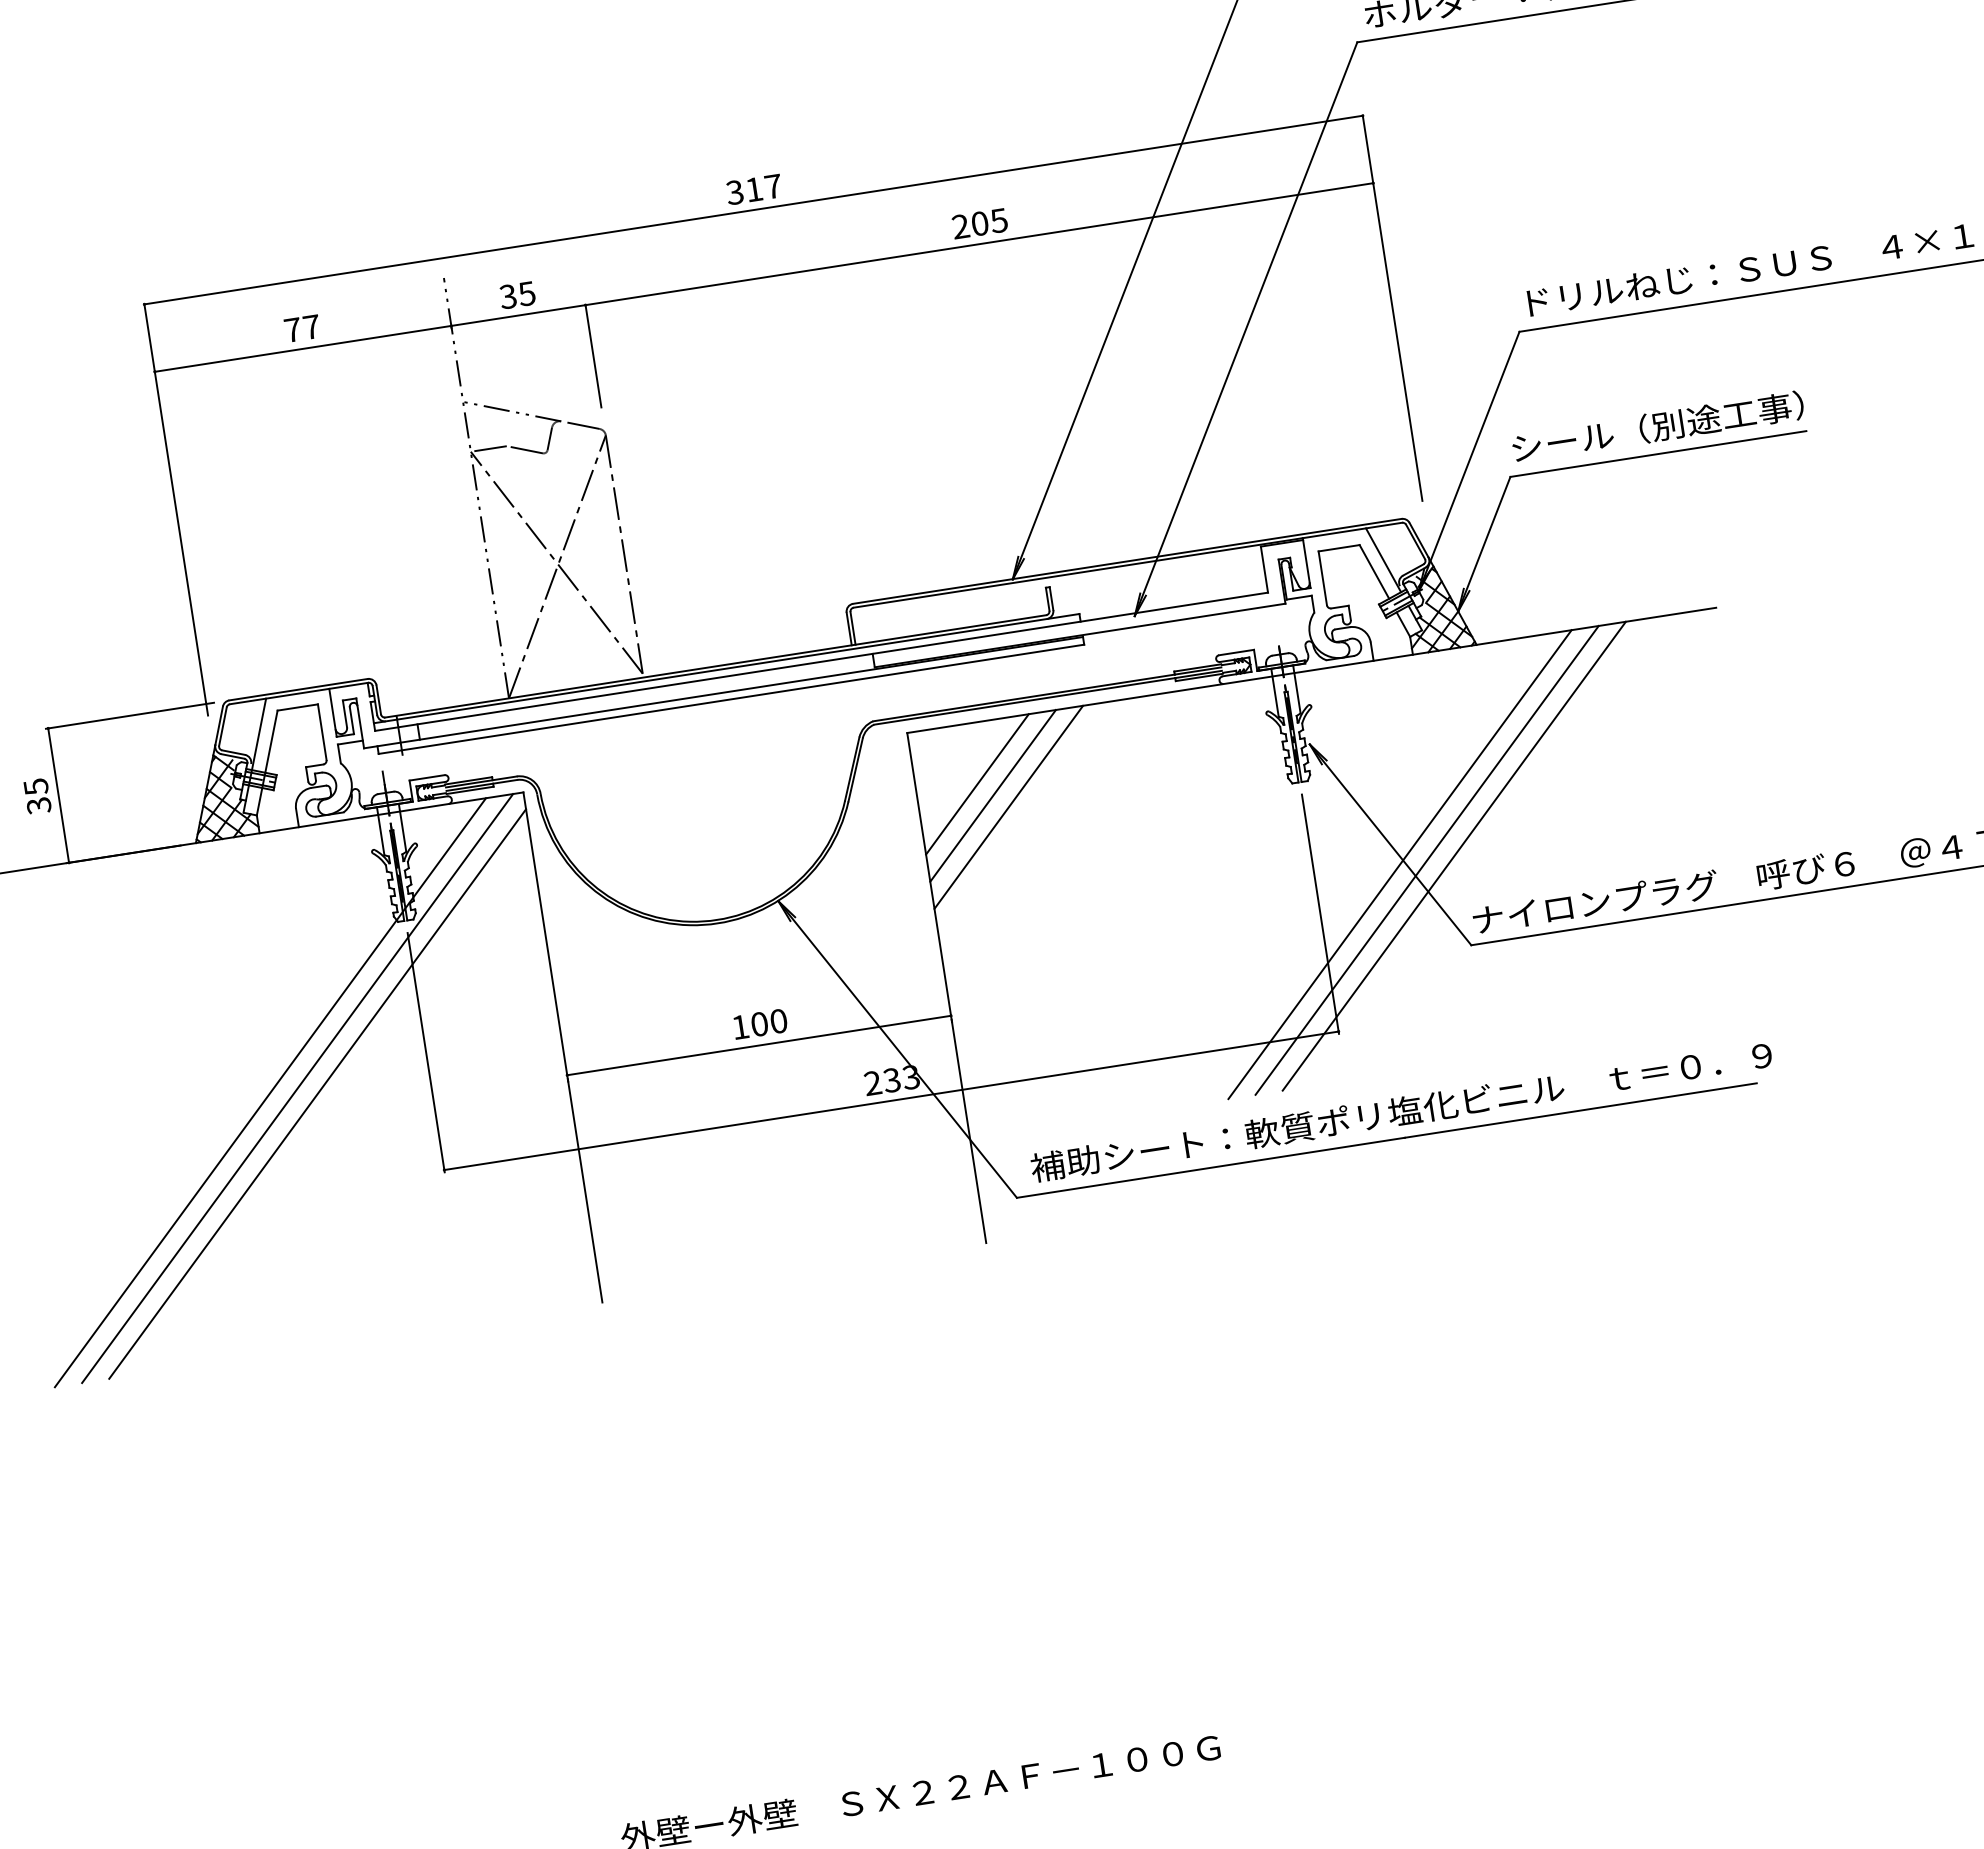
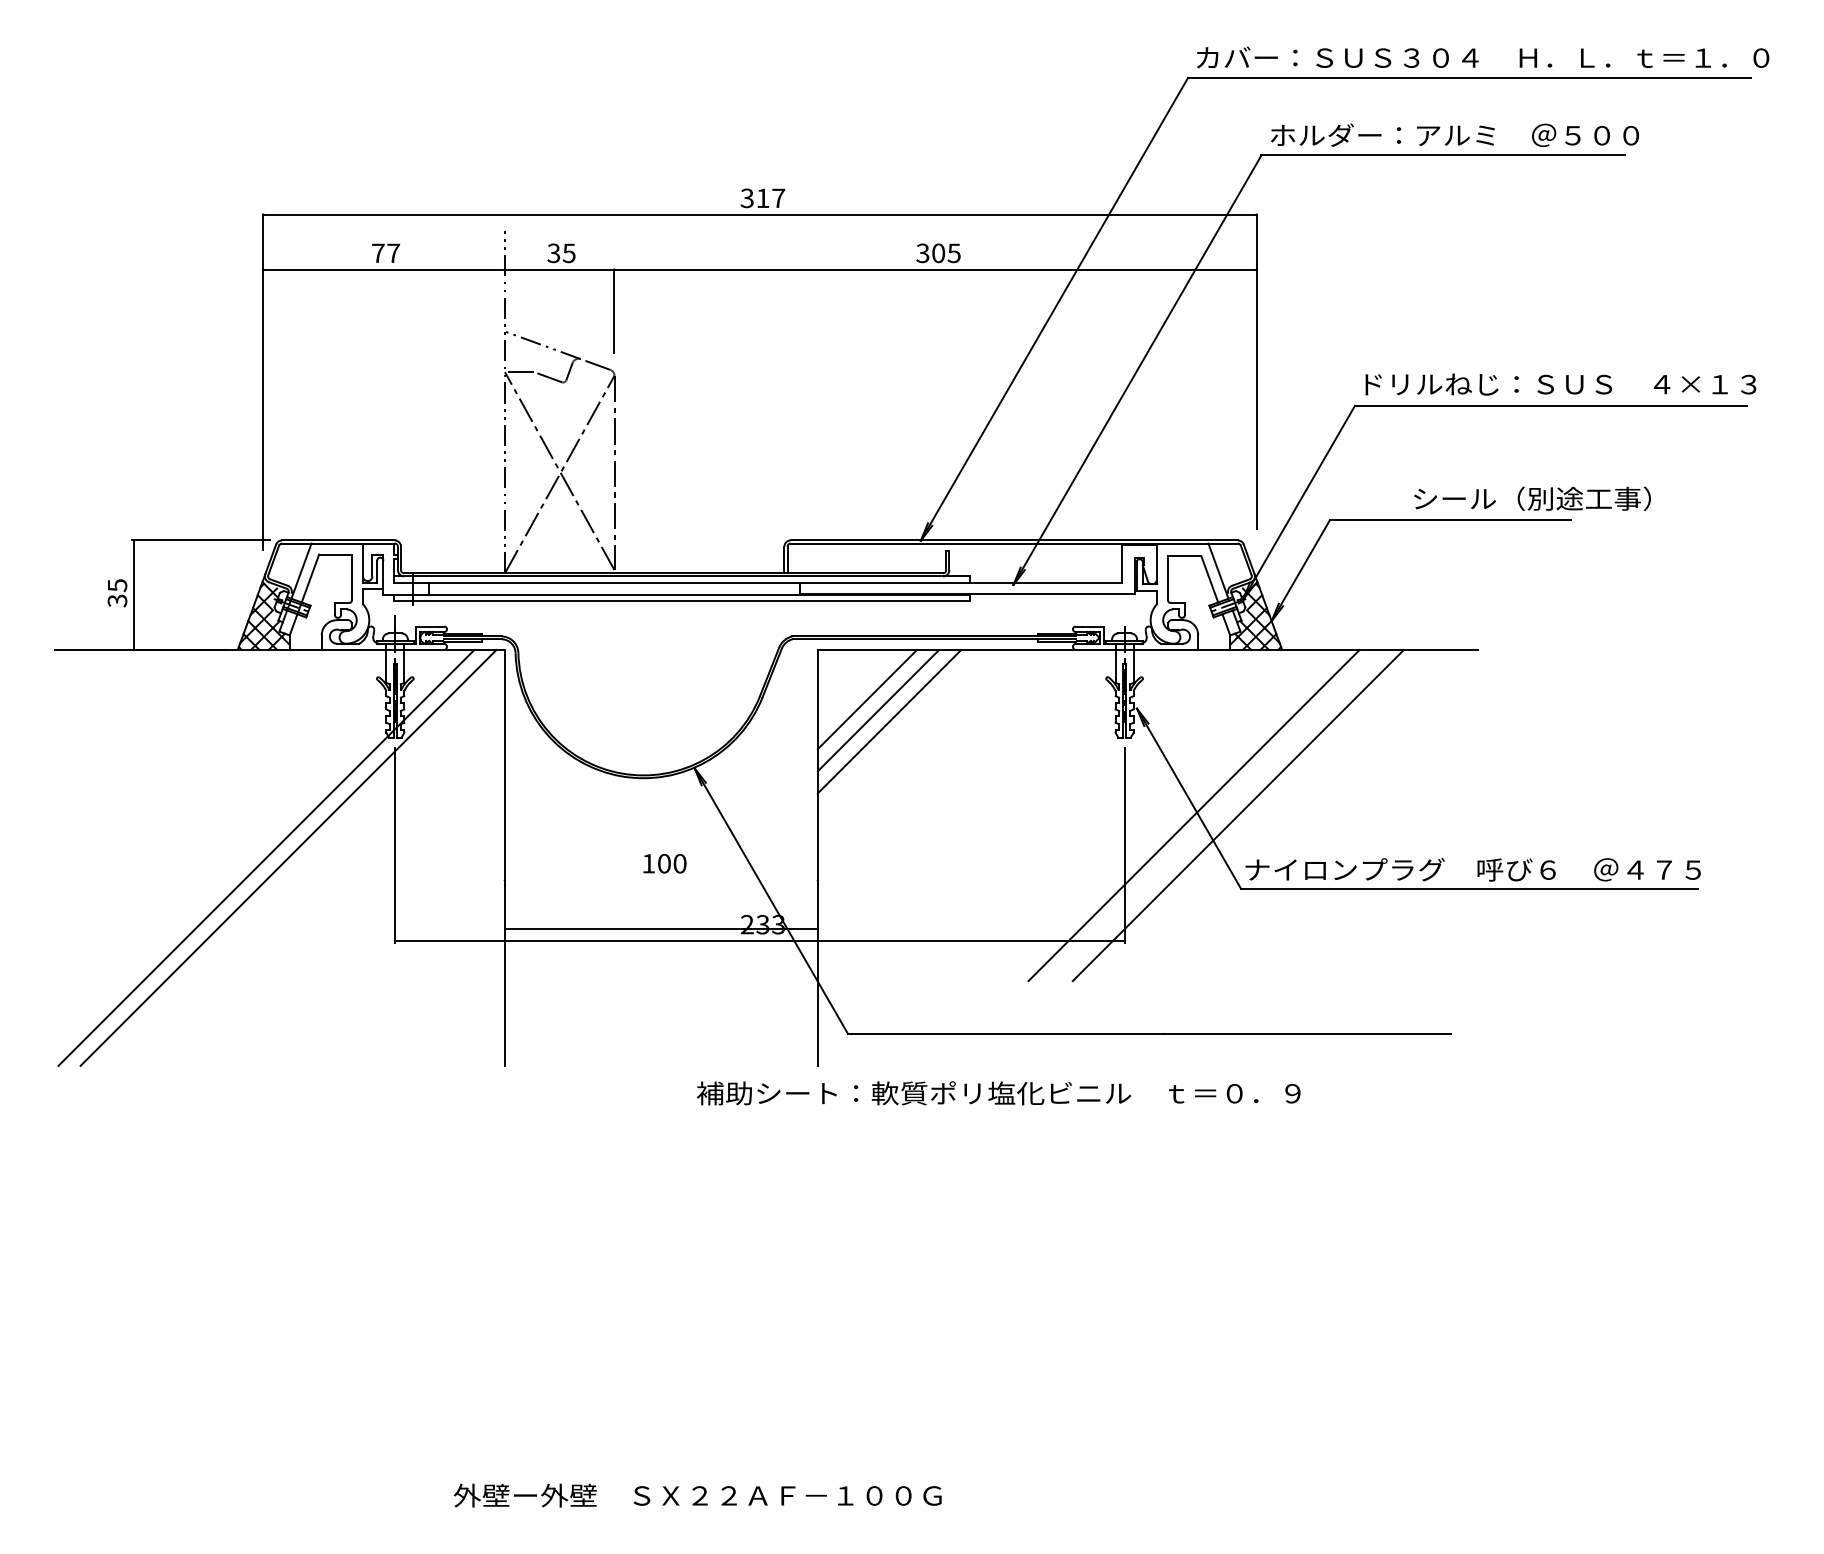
text: (960, 226) -> (922, 253), 205 -> 305
text: (1657, 426) -> (1532, 498), moved
line: (1426, 860) -> (1215, 815), removed
line: (758, 1045) -> (660, 928), moved
line: (317, 1093) -> (303, 864), removed
text: (1401, 1111) -> (998, 1093), moved

